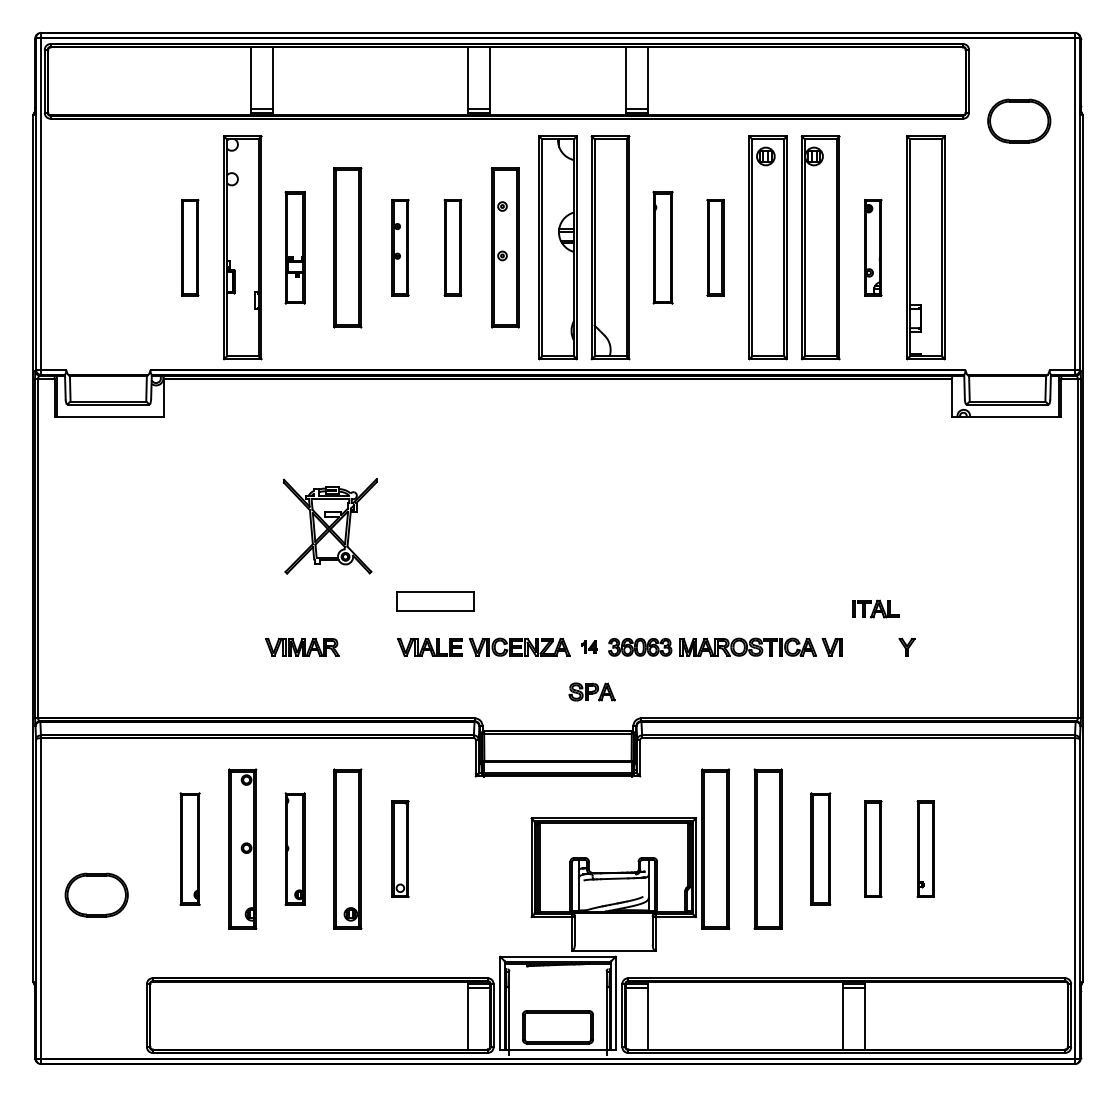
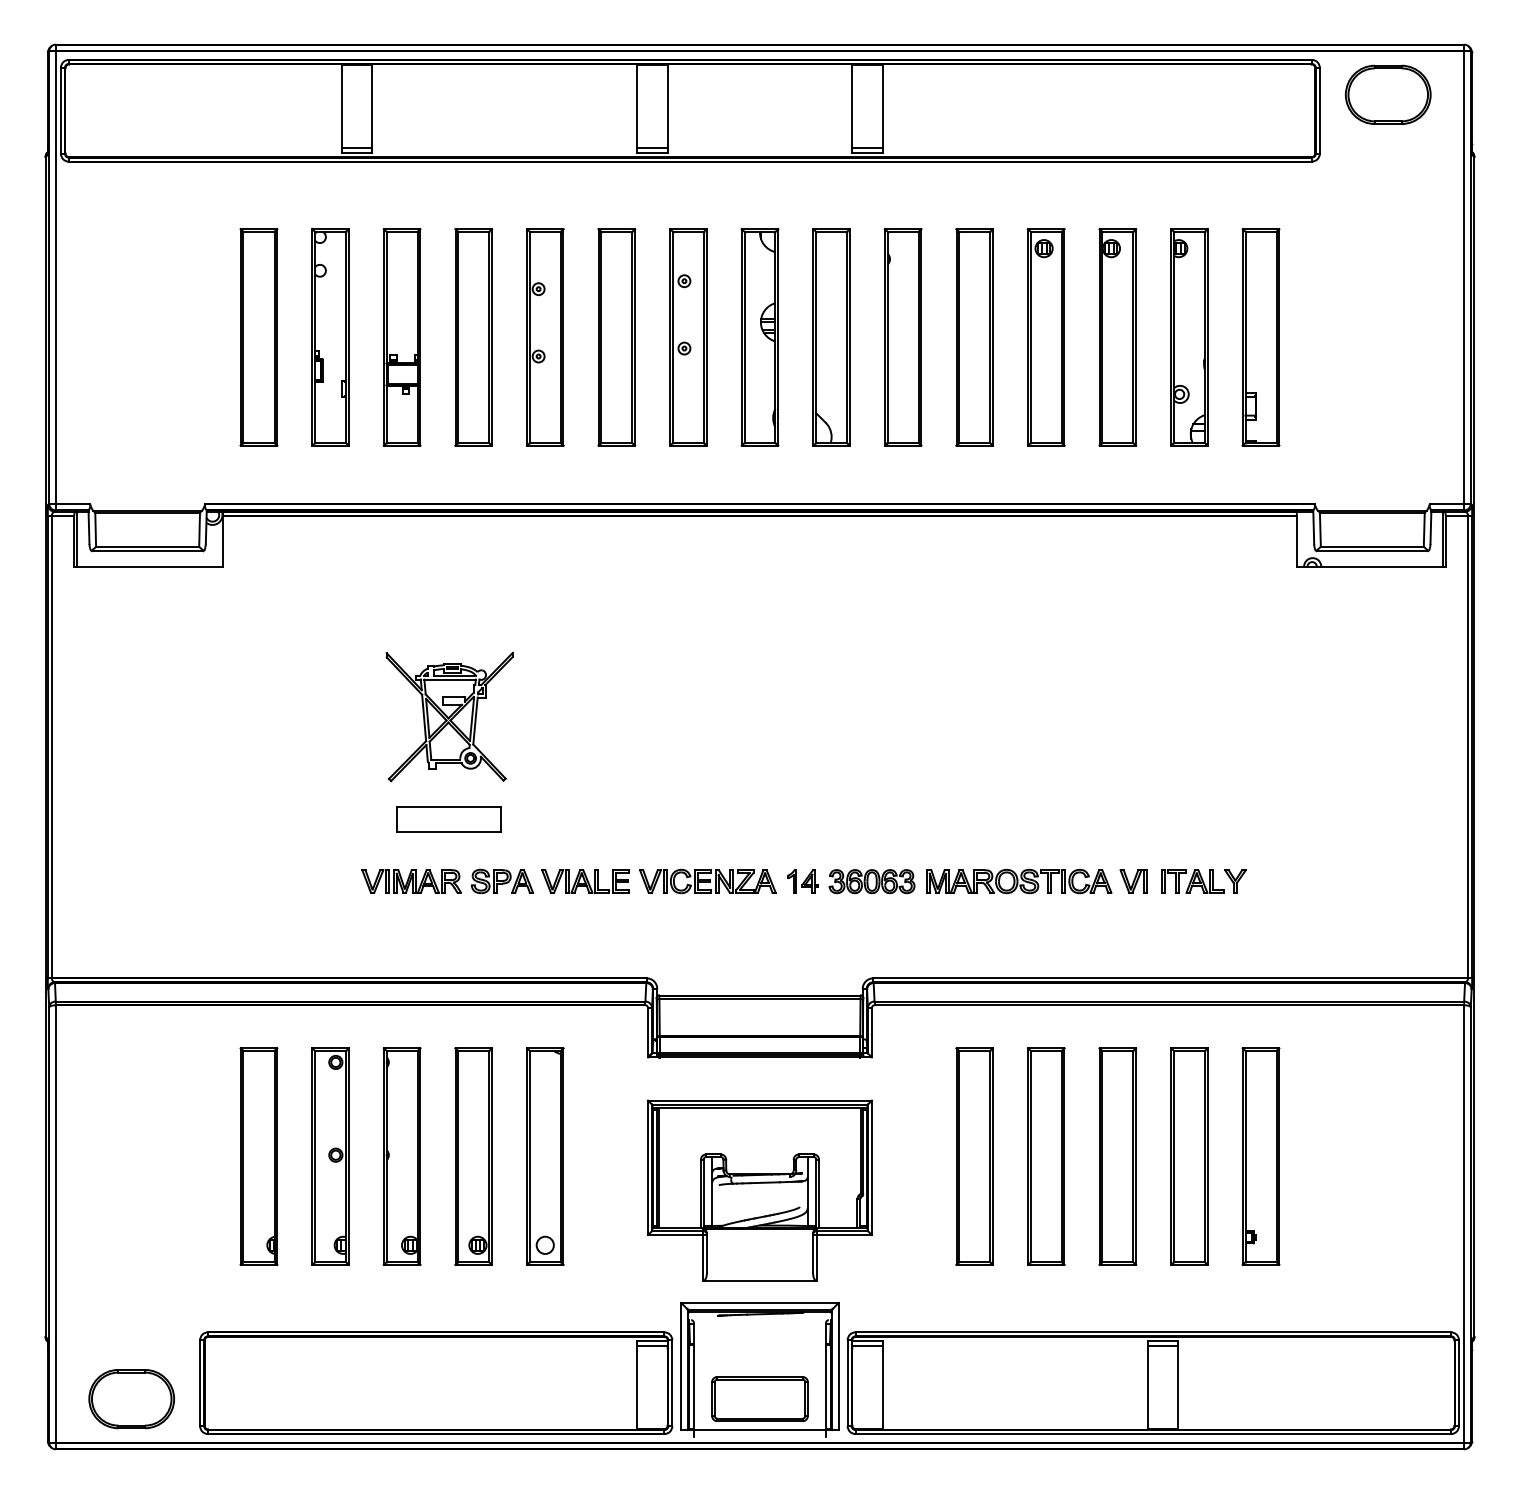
part: (1019, 120) -> (1388, 94), moved
part: (189, 247) -> (258, 337), size x1.67
part: (242, 247) -> (330, 337), size x0.71
part: (294, 247) -> (401, 337), size x1.43
part: (400, 247) -> (545, 337), size x1.67
part: (452, 247) -> (616, 337), size x1.67
part: (557, 247) -> (759, 337), size x0.71
part: (610, 247) -> (831, 337), size x0.71
part: (662, 247) -> (902, 337), size x1.43
part: (715, 247) -> (974, 337), size x1.67
part: (768, 247) -> (1046, 337), size x0.71
part: (820, 247) -> (1117, 337), size x0.71
part: (873, 247) -> (1189, 337), size x1.67
part: (925, 247) -> (1260, 337), size x0.71
part: (435, 601) -> (448, 819), moved
part: (875, 609) -> (1192, 881), moved
part: (589, 647) -> (802, 881), size x1.43
part: (591, 692) -> (501, 881), moved
part: (189, 849) -> (258, 1156), size x1.43
part: (294, 849) -> (401, 1156), size x1.43
part: (400, 849) -> (545, 1156), size x1.67
part: (820, 849) -> (1117, 1156), size x1.43
part: (873, 849) -> (1189, 1156), size x1.67
part: (925, 849) -> (1260, 1156), size x1.67
part: (613, 884) -> (759, 1190), moved
part: (96, 895) -> (131, 1399), moved

